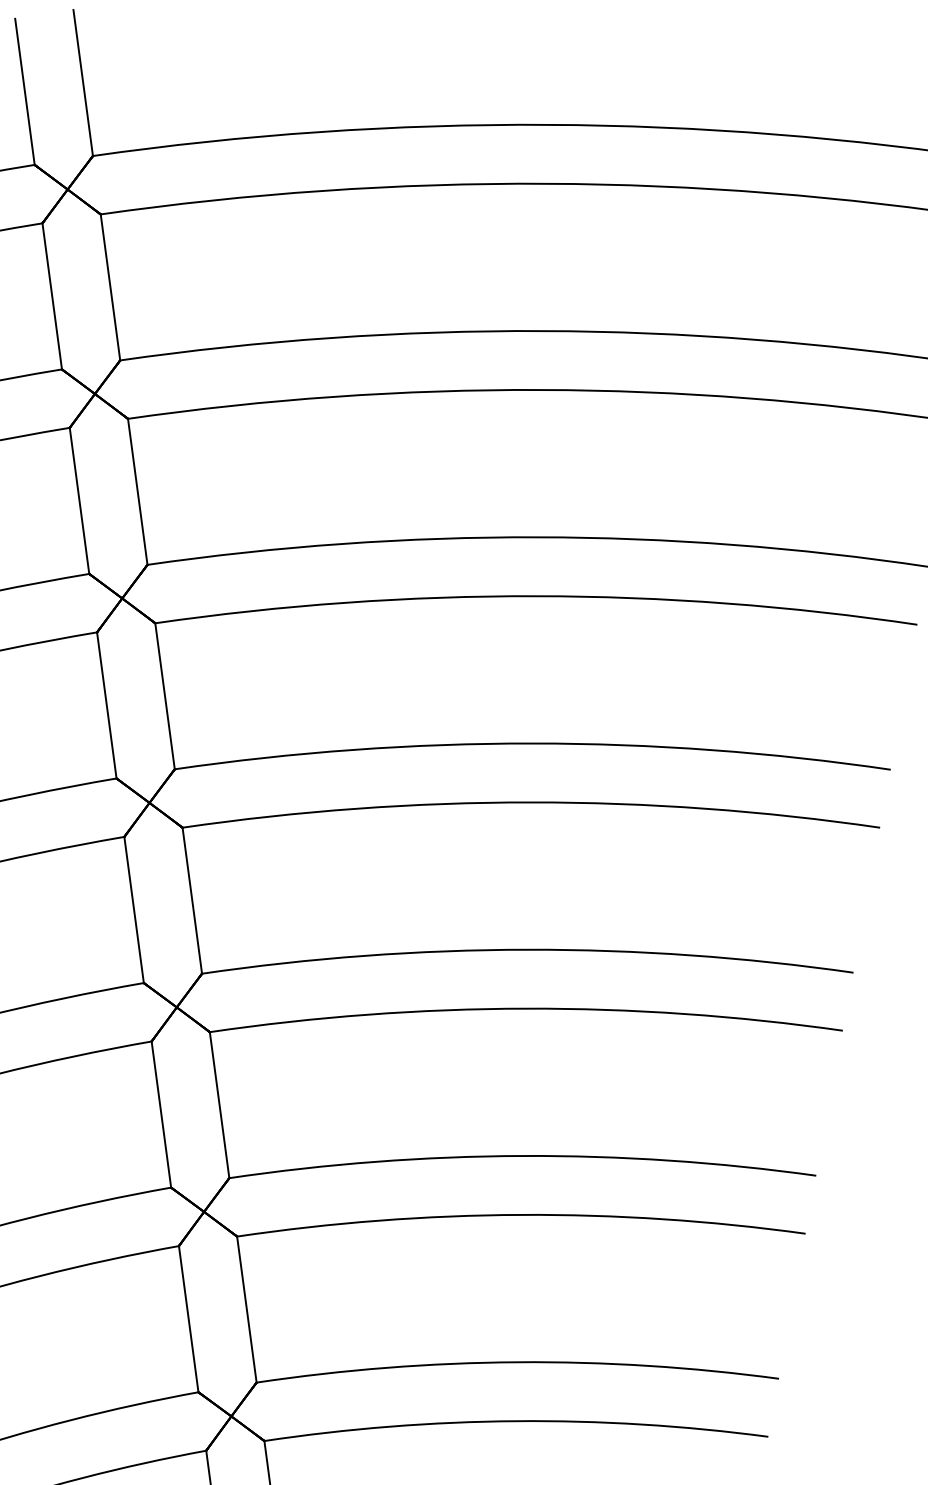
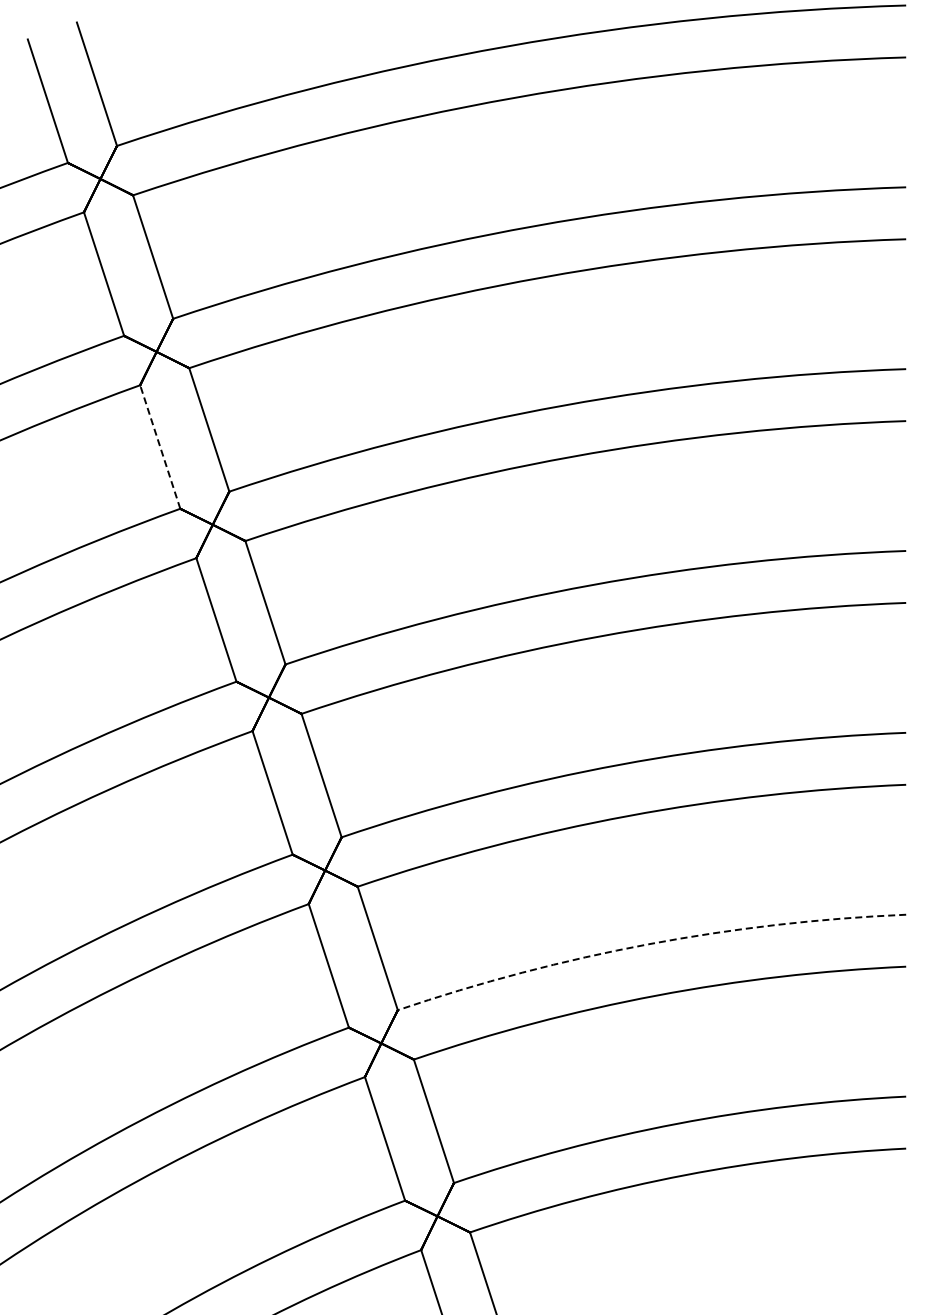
line: (79, 501) -> (160, 447), solid -> dashed
arc: (522, 1156) -> (648, 944), solid -> dashed

